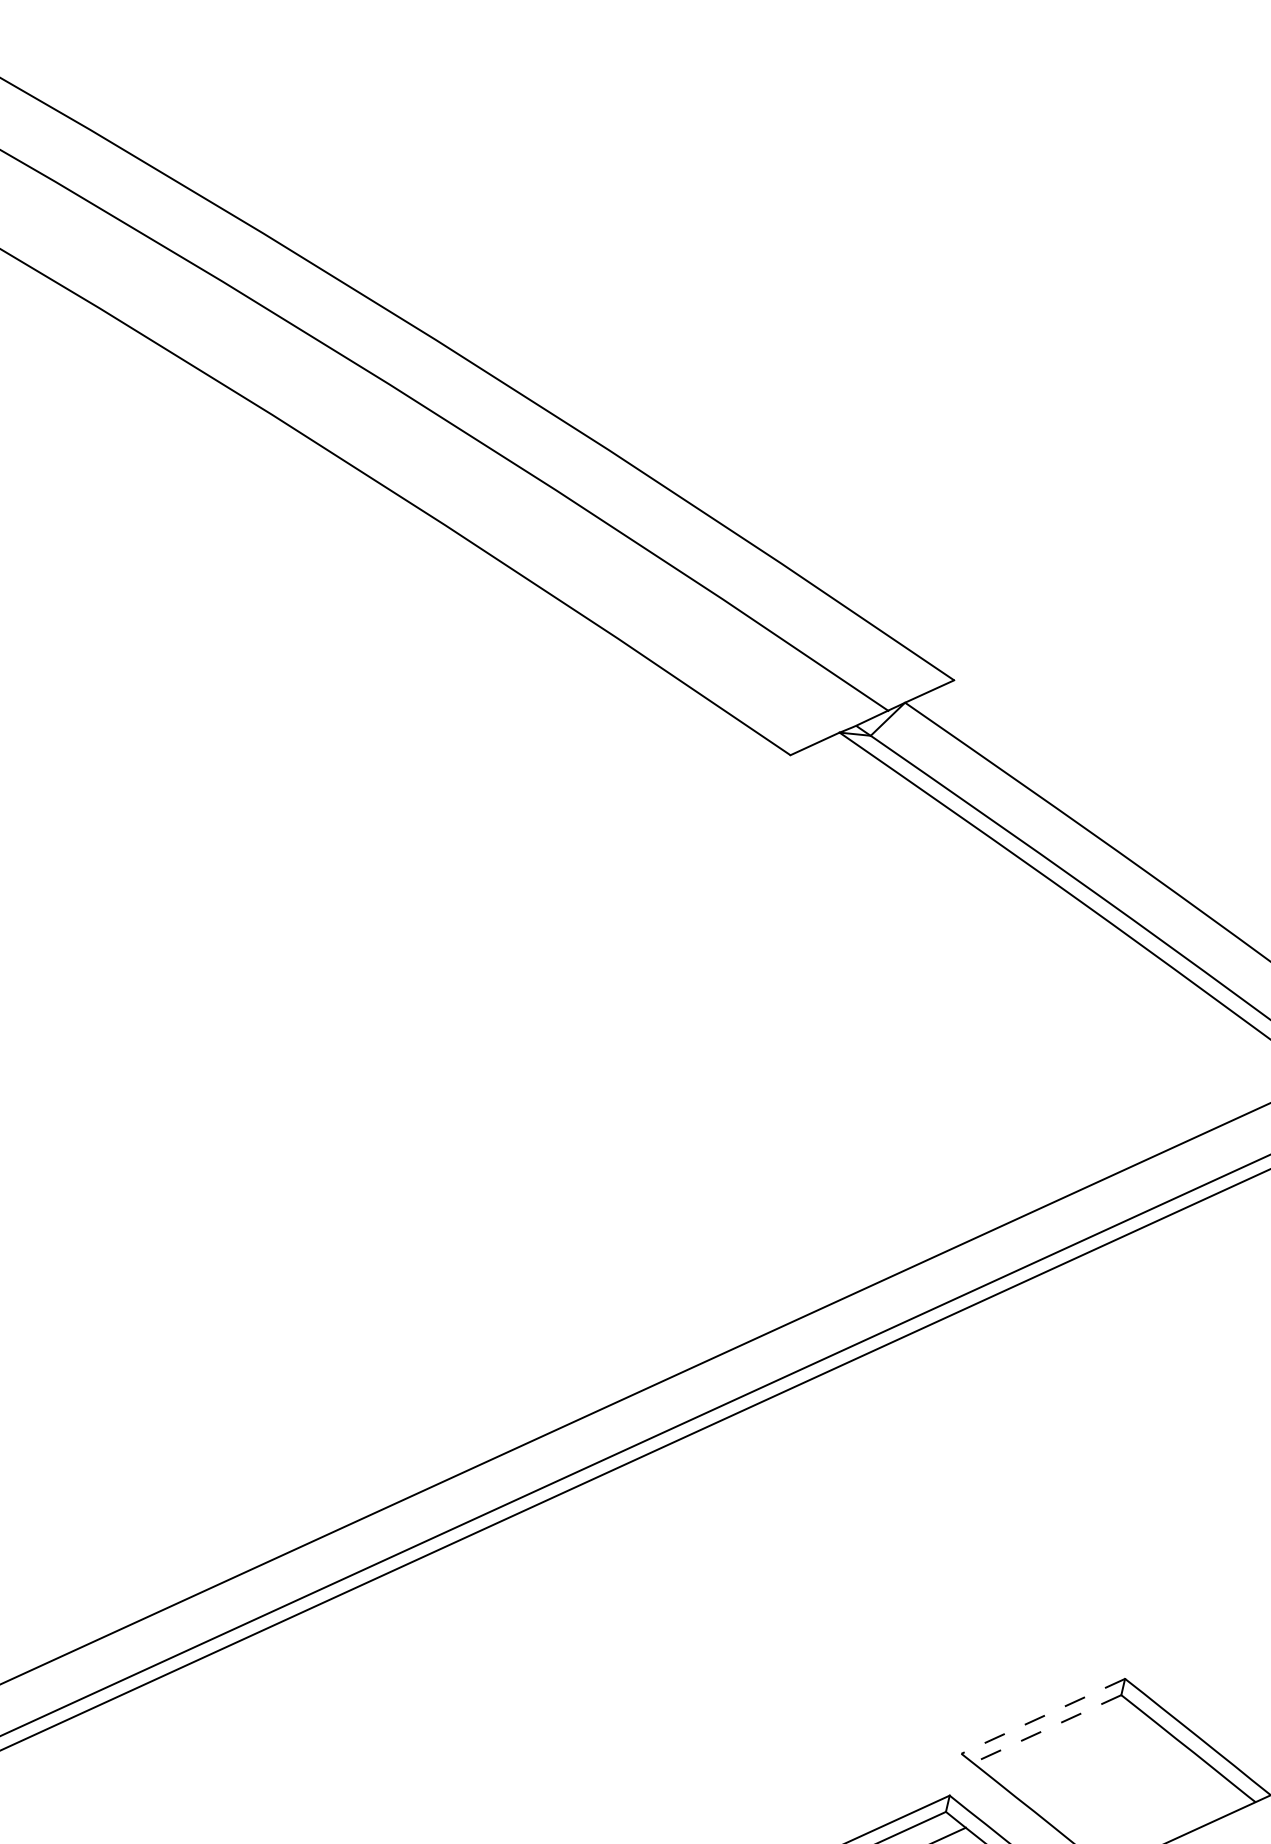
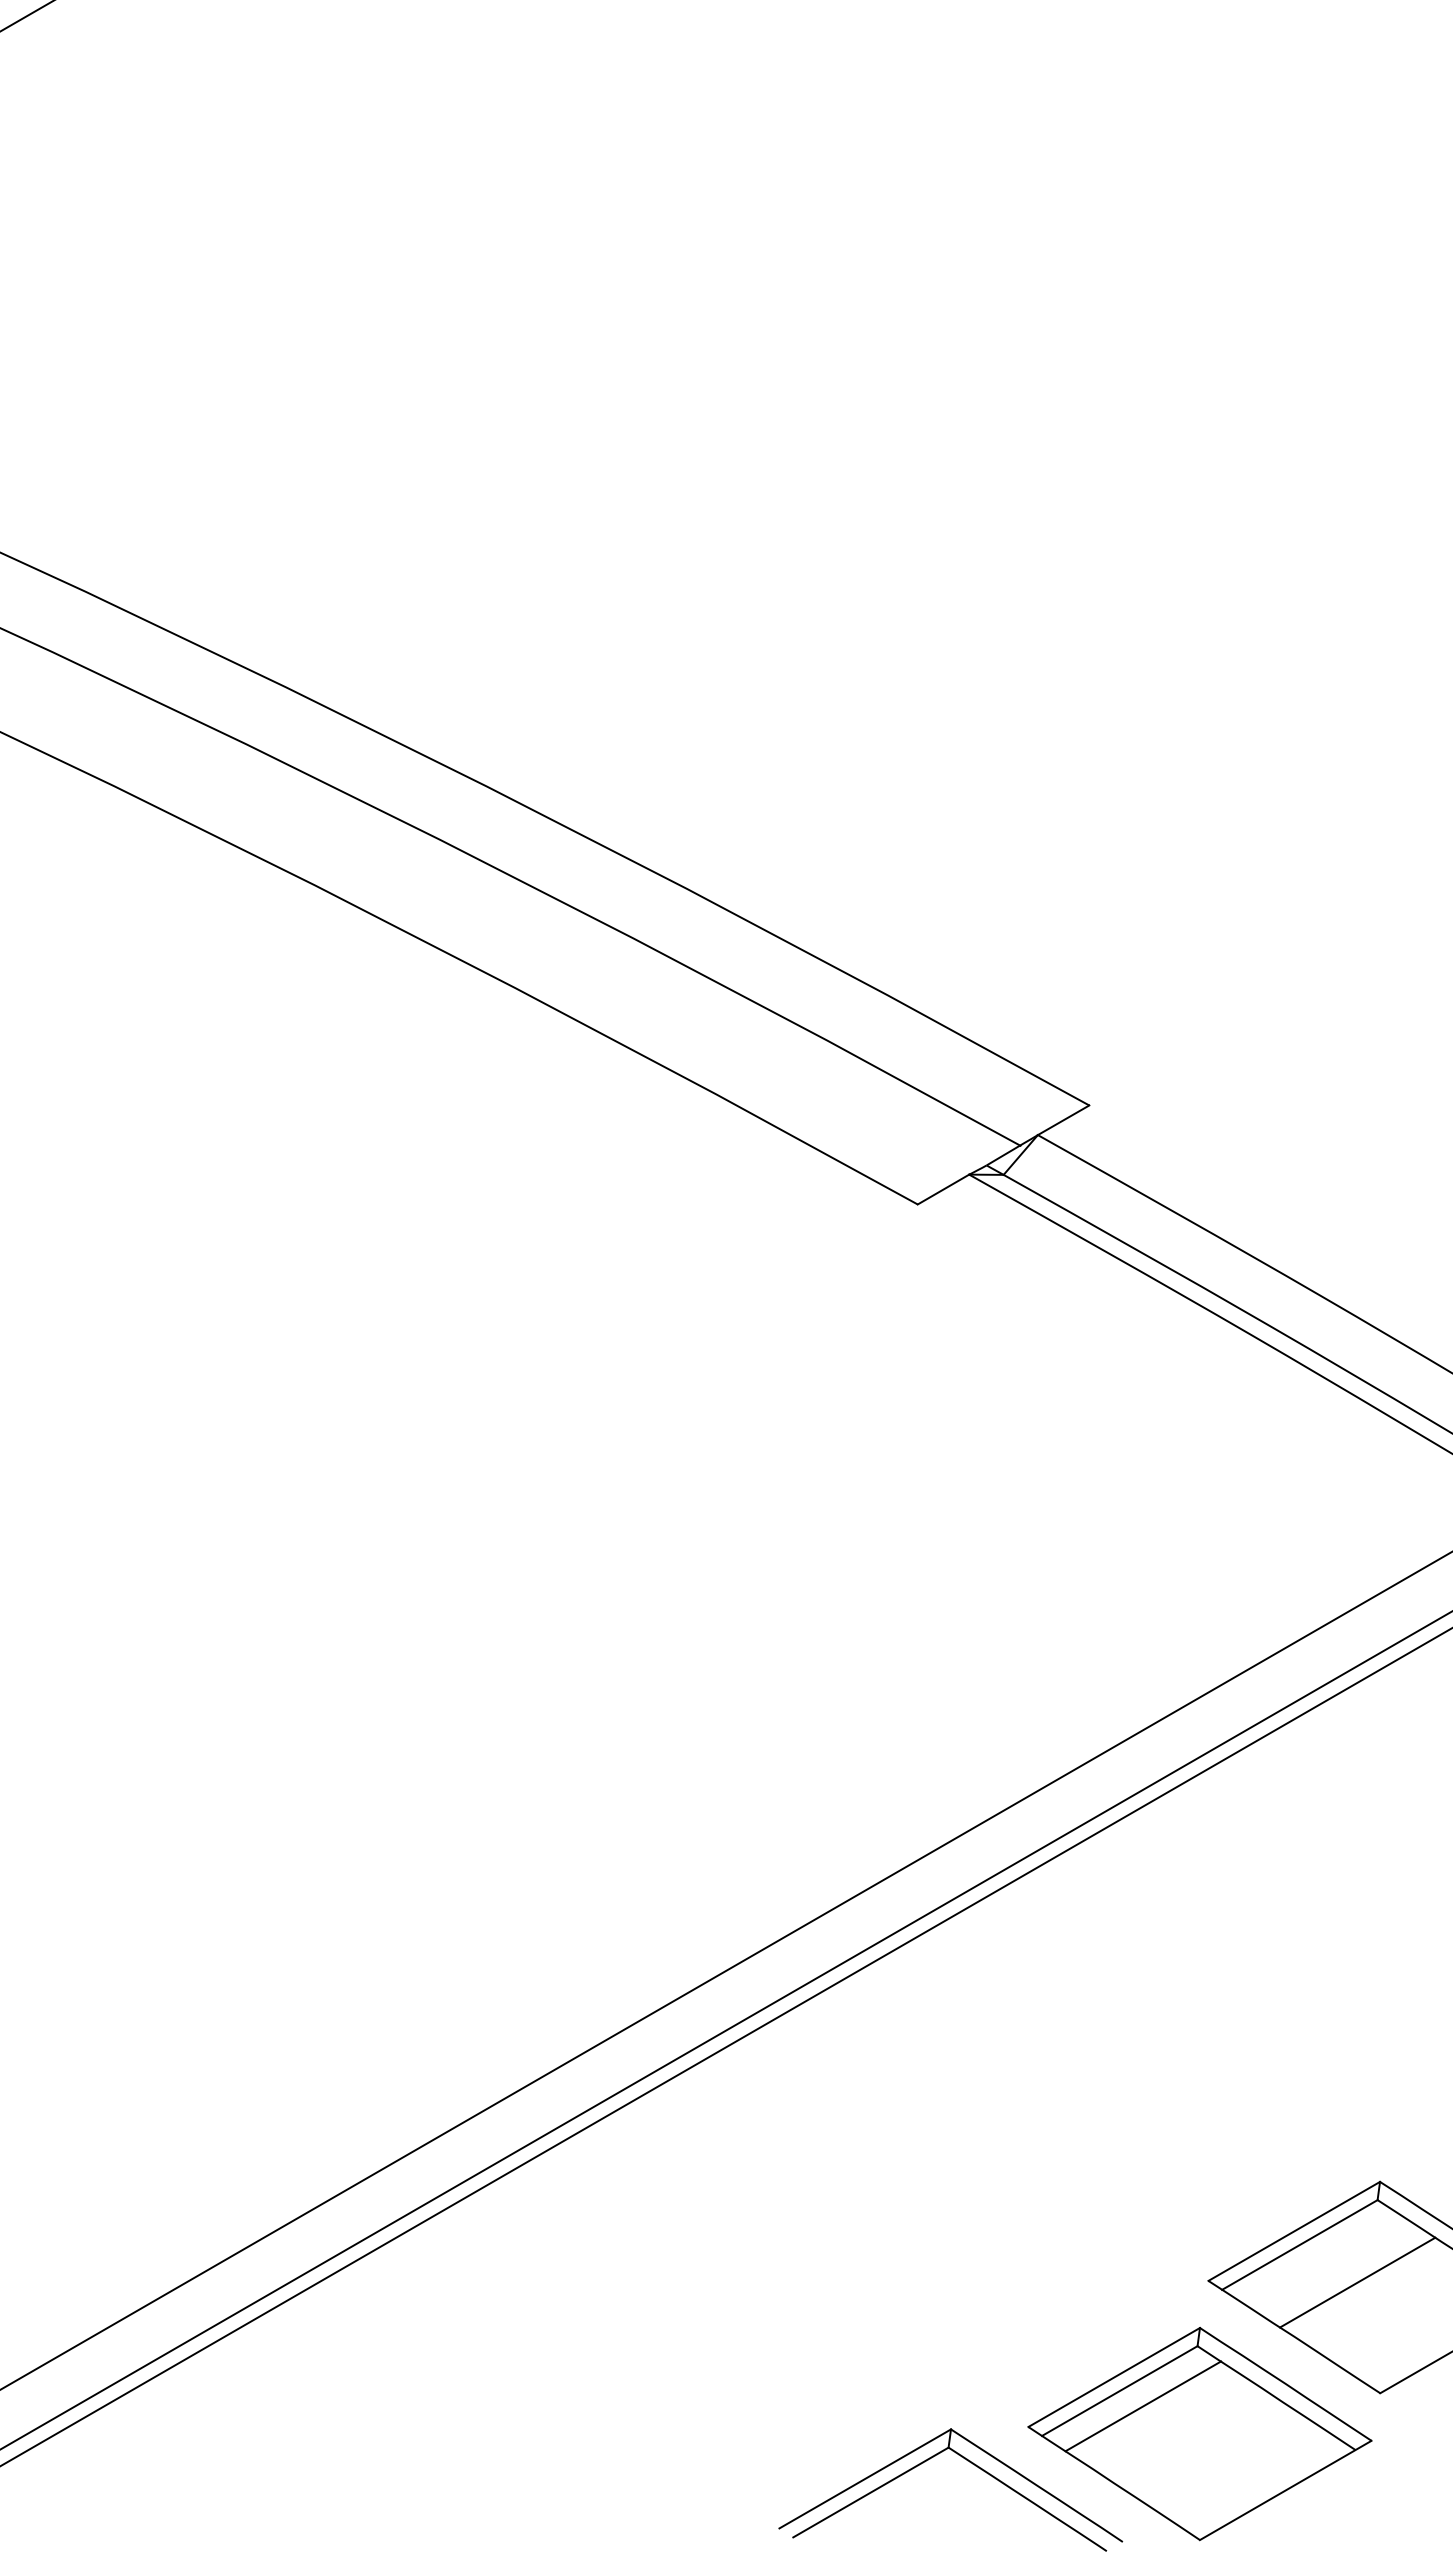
line: (1042, 1716) -> (1293, 2231), dashed -> solid
line: (1046, 1729) -> (1299, 2245), dashed -> solid
line: (1096, 1767) -> (1357, 2282), added

